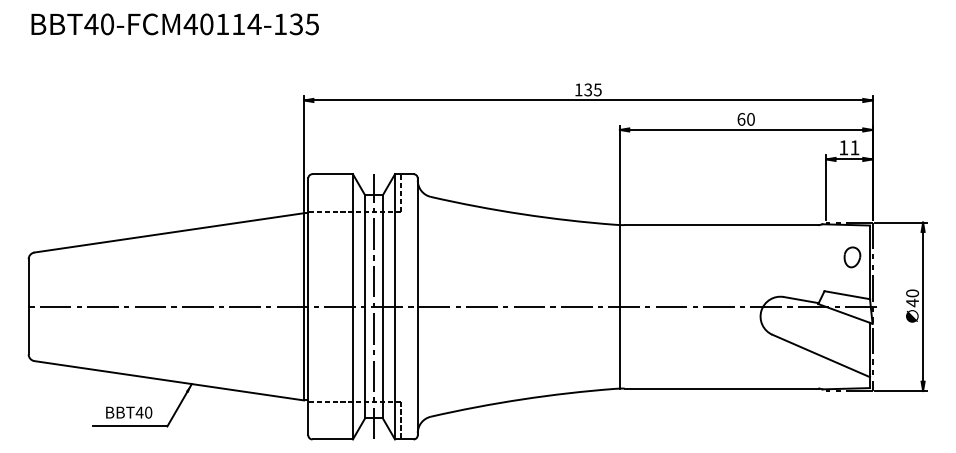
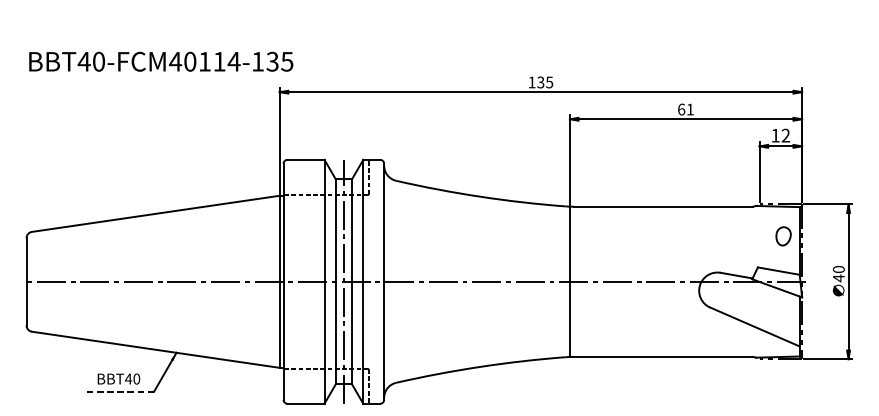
text: (174, 24) -> (160, 61), moved
text: (750, 119) -> (689, 109), 60 -> 61
text: (854, 147) -> (785, 135), 11 -> 12
line: (129, 426) -> (119, 391), solid -> dashed

